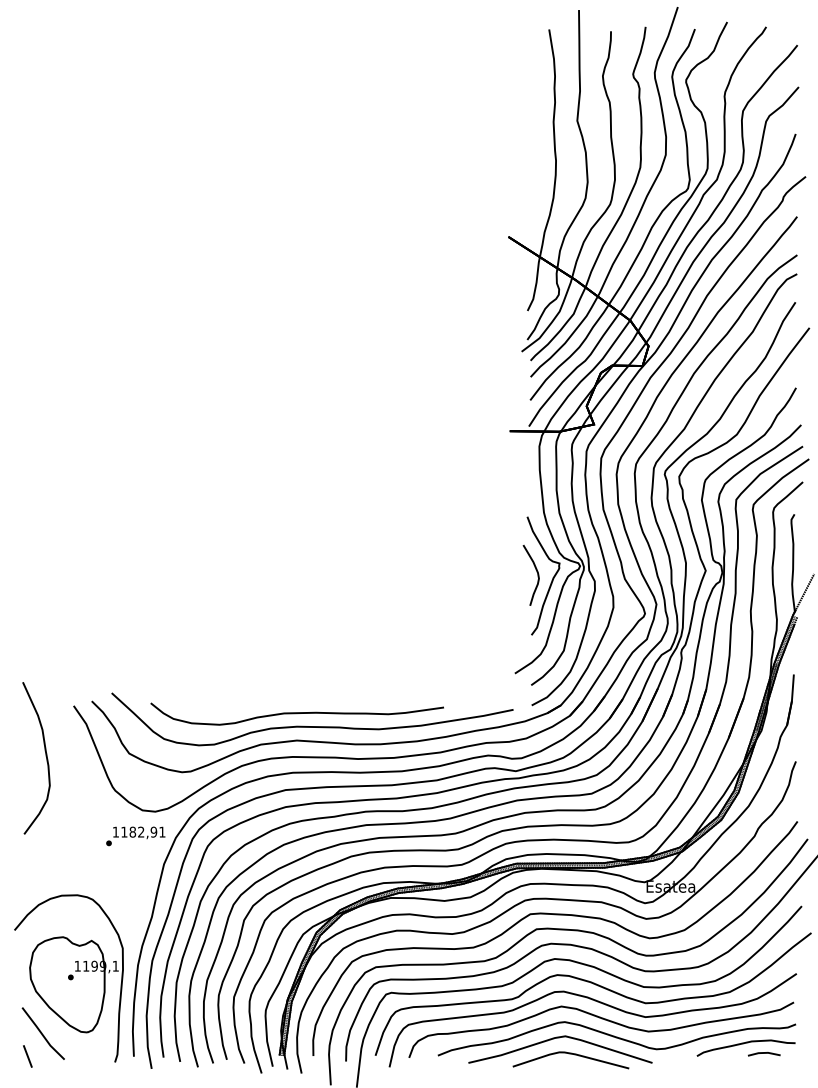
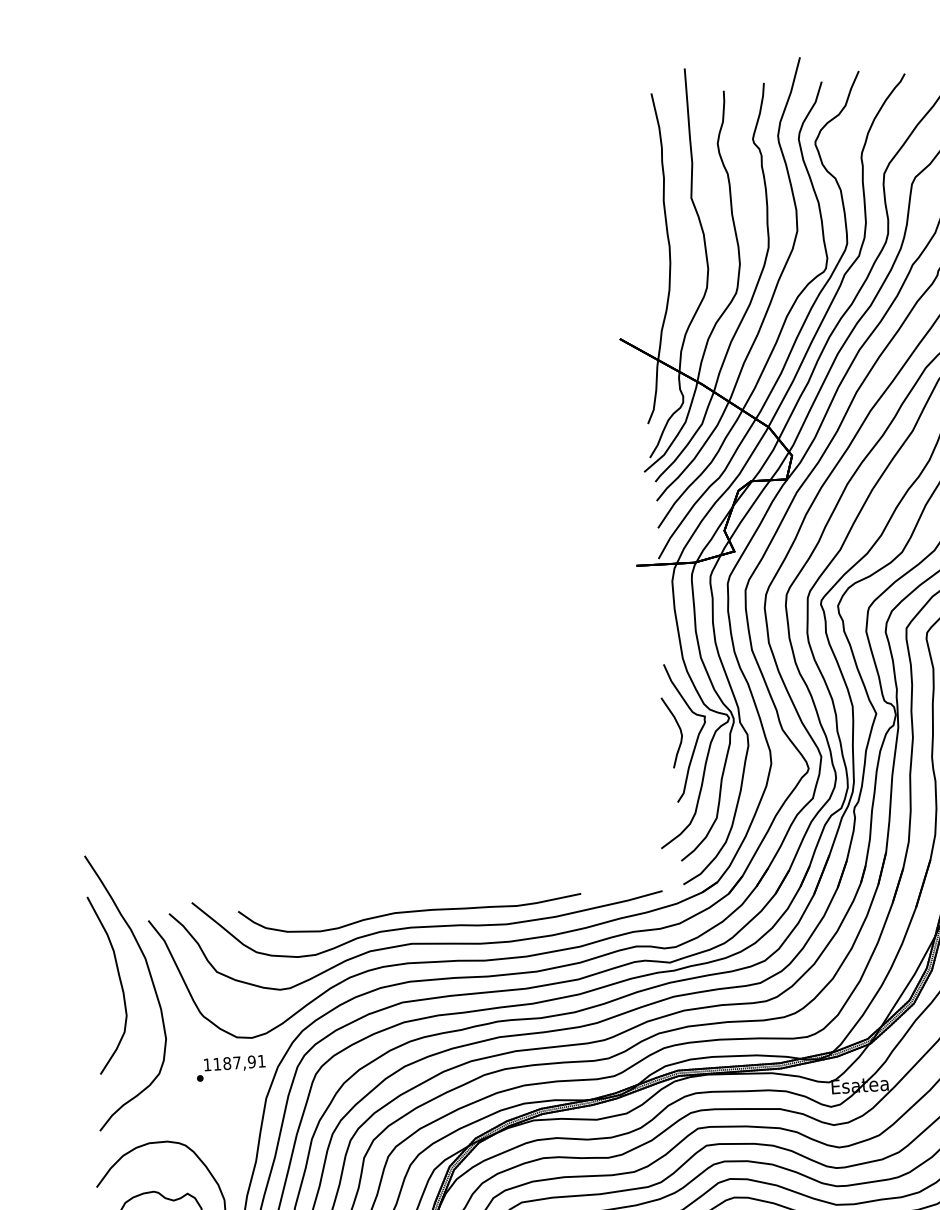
curve: (72, 757) -> (150, 981), added
text: (141, 831) -> (237, 1062), 1182,91 -> 1187,91

